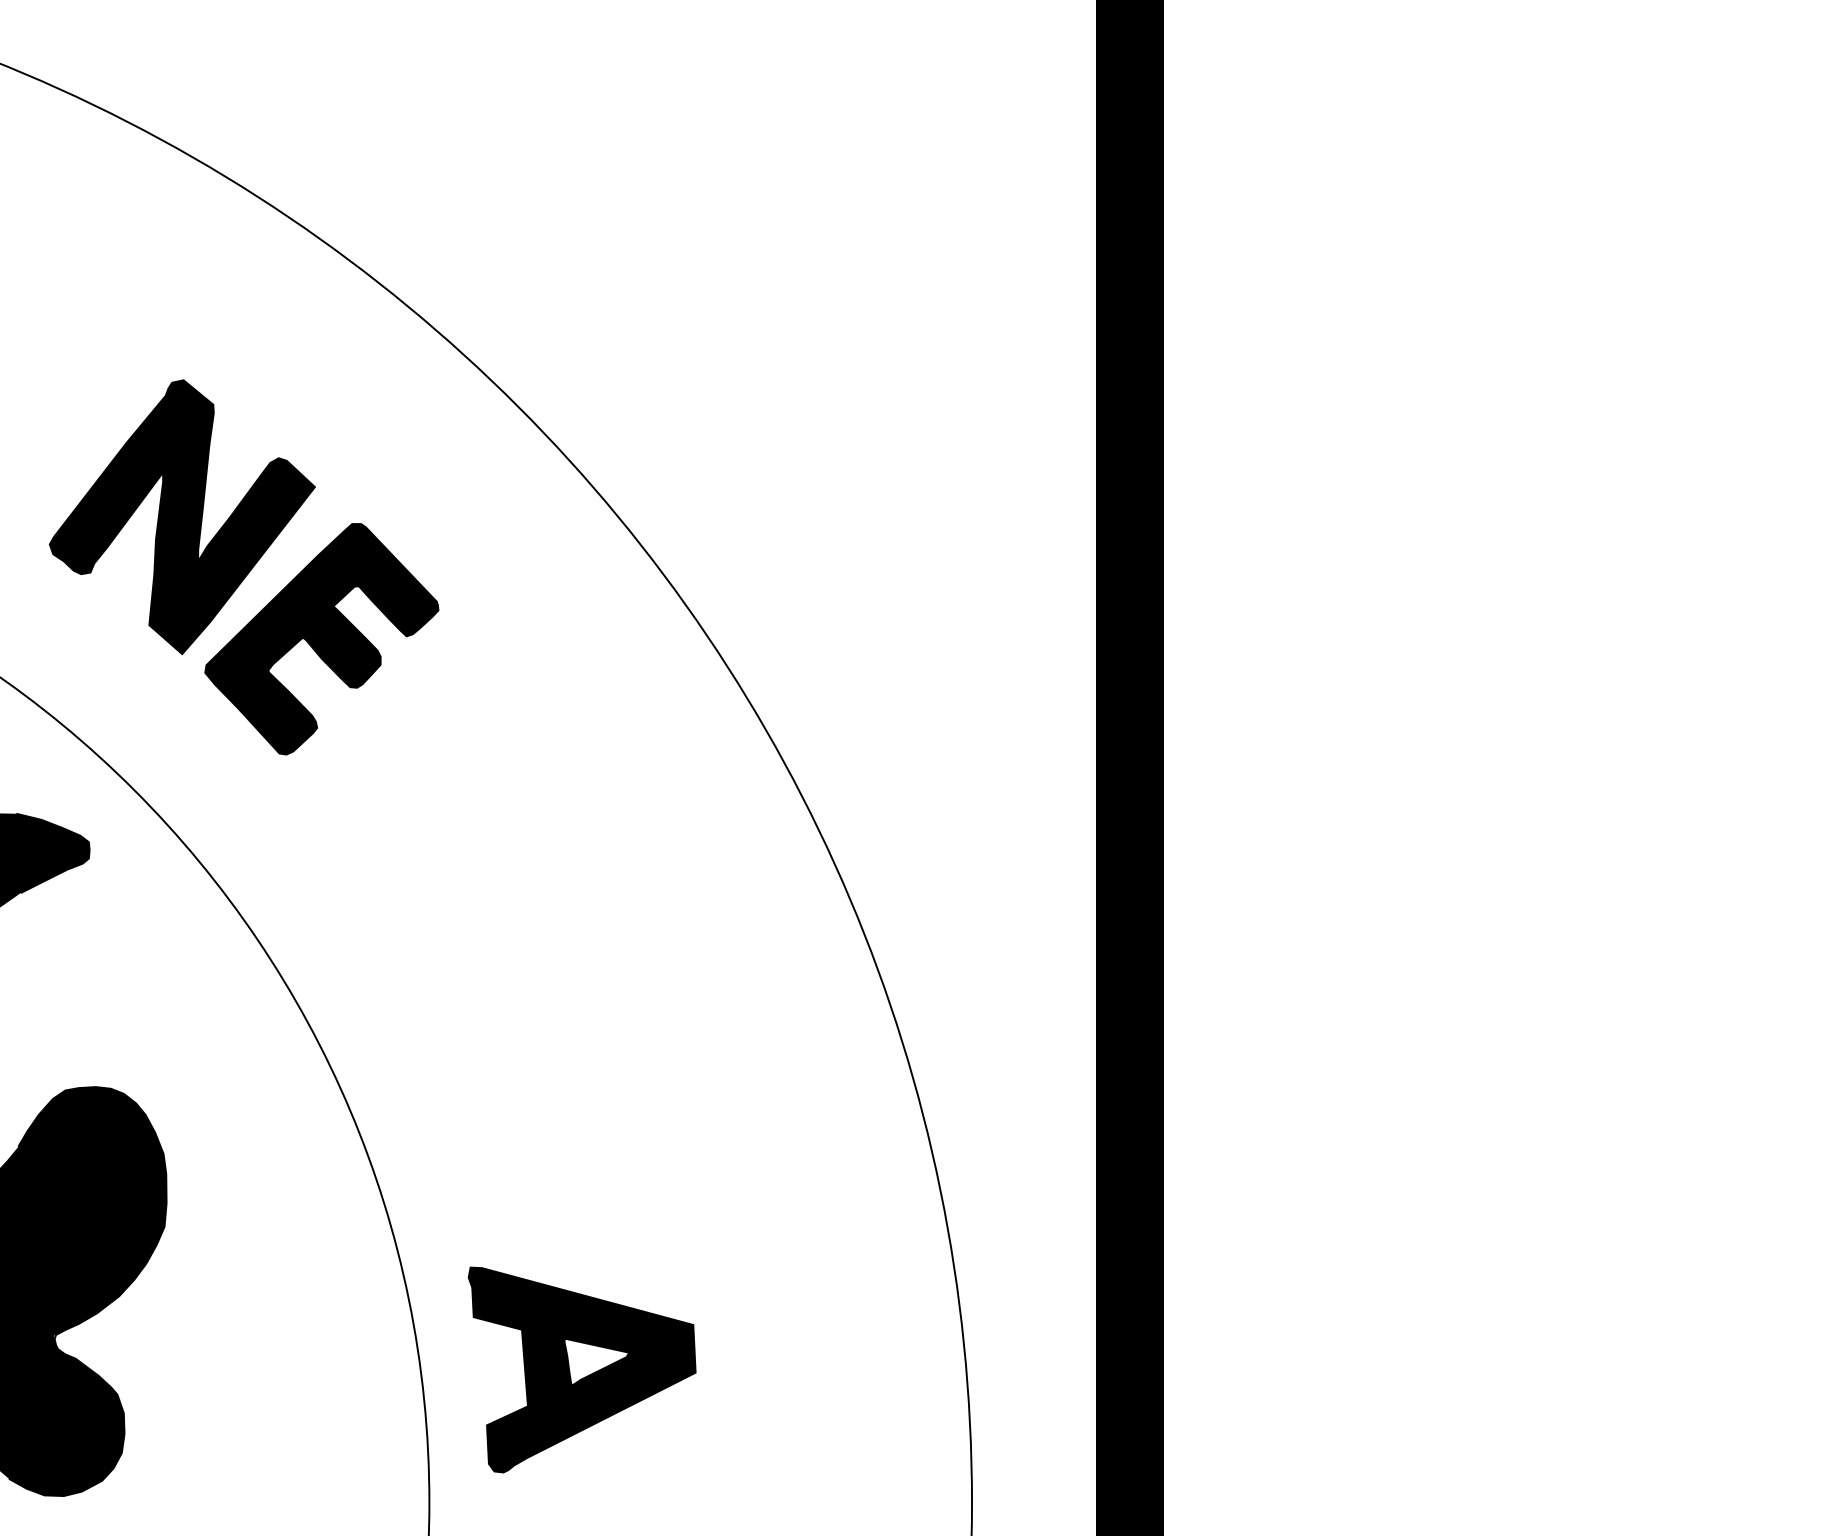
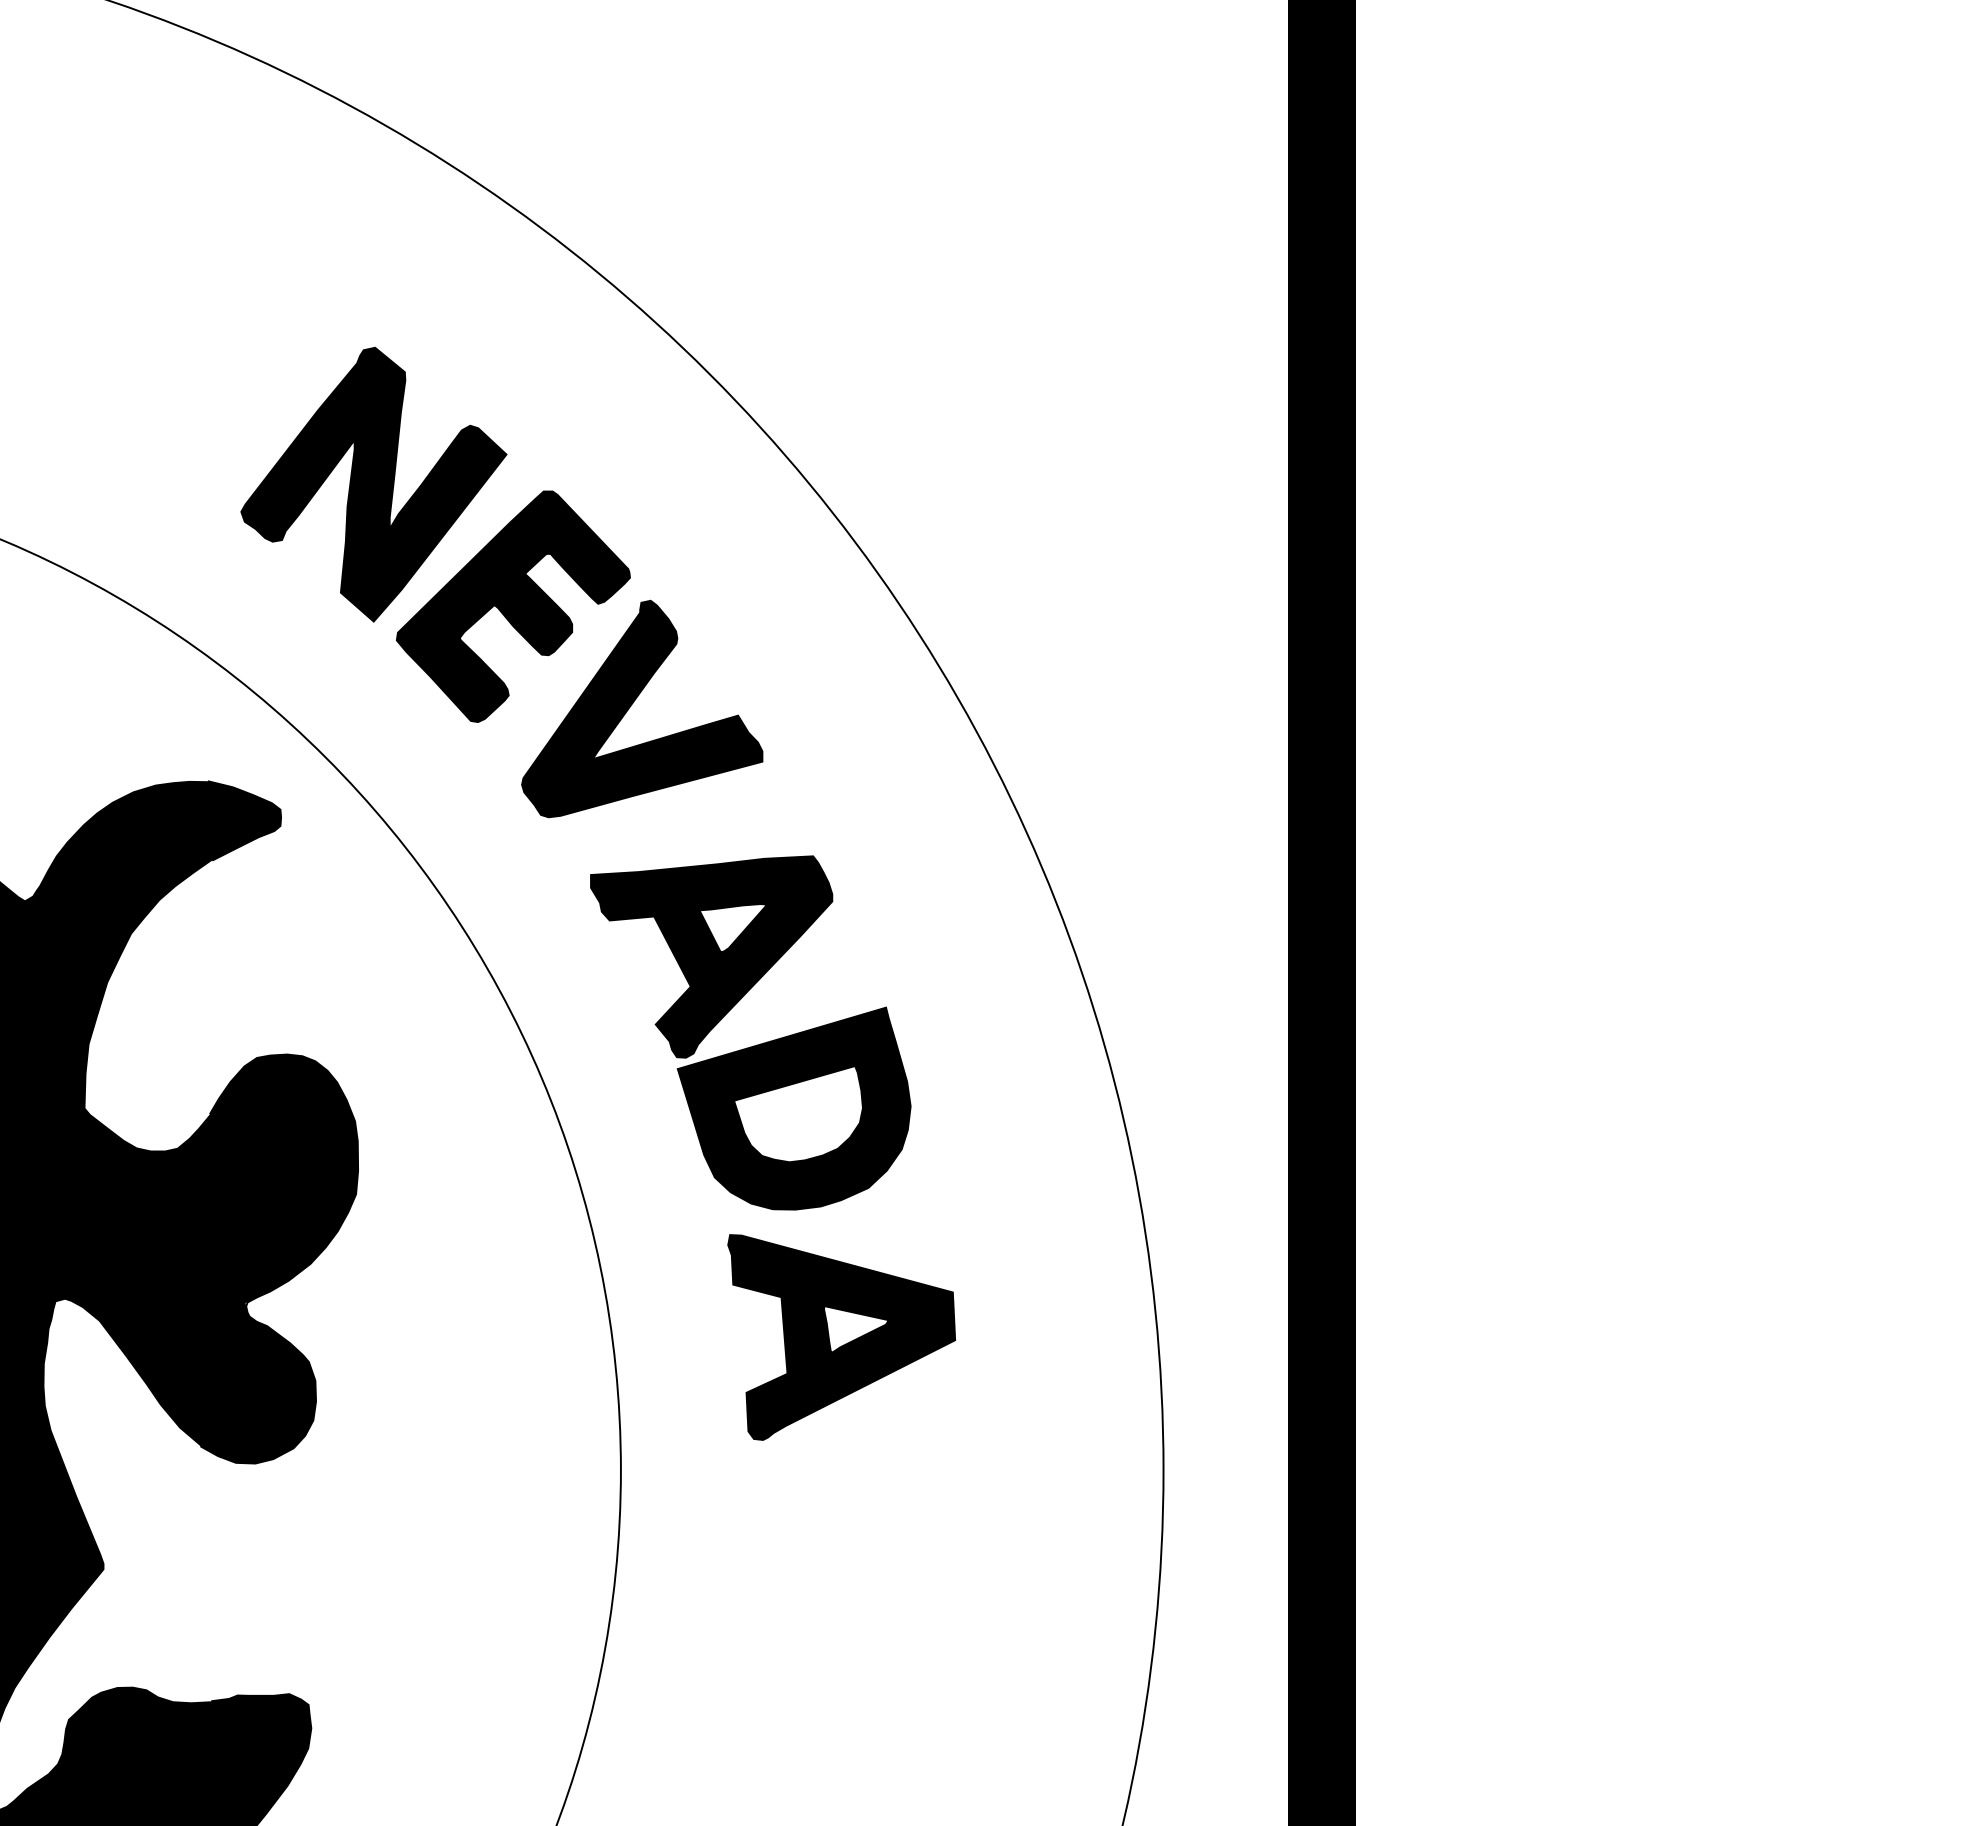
part: (442, 735) -> (634, 702), added
part: (561, 1078) -> (753, 1045), added
part: (581, 1370) -> (841, 1337), moved

